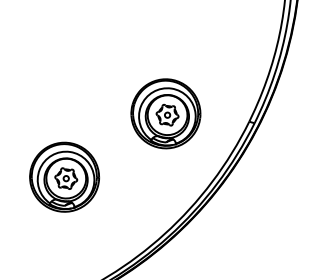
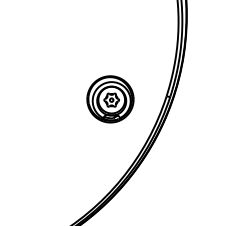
part: (64, 177) -> (49, 151), removed

